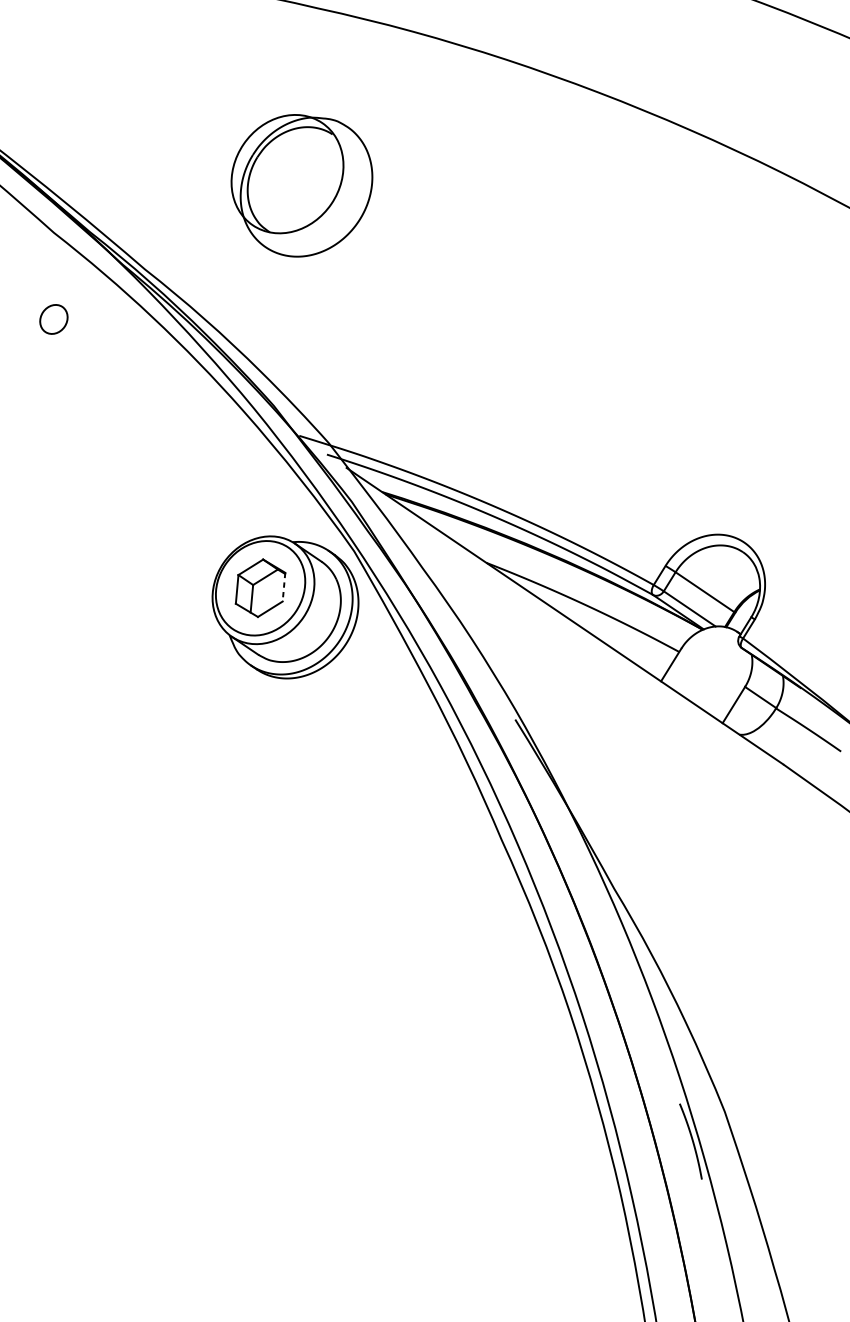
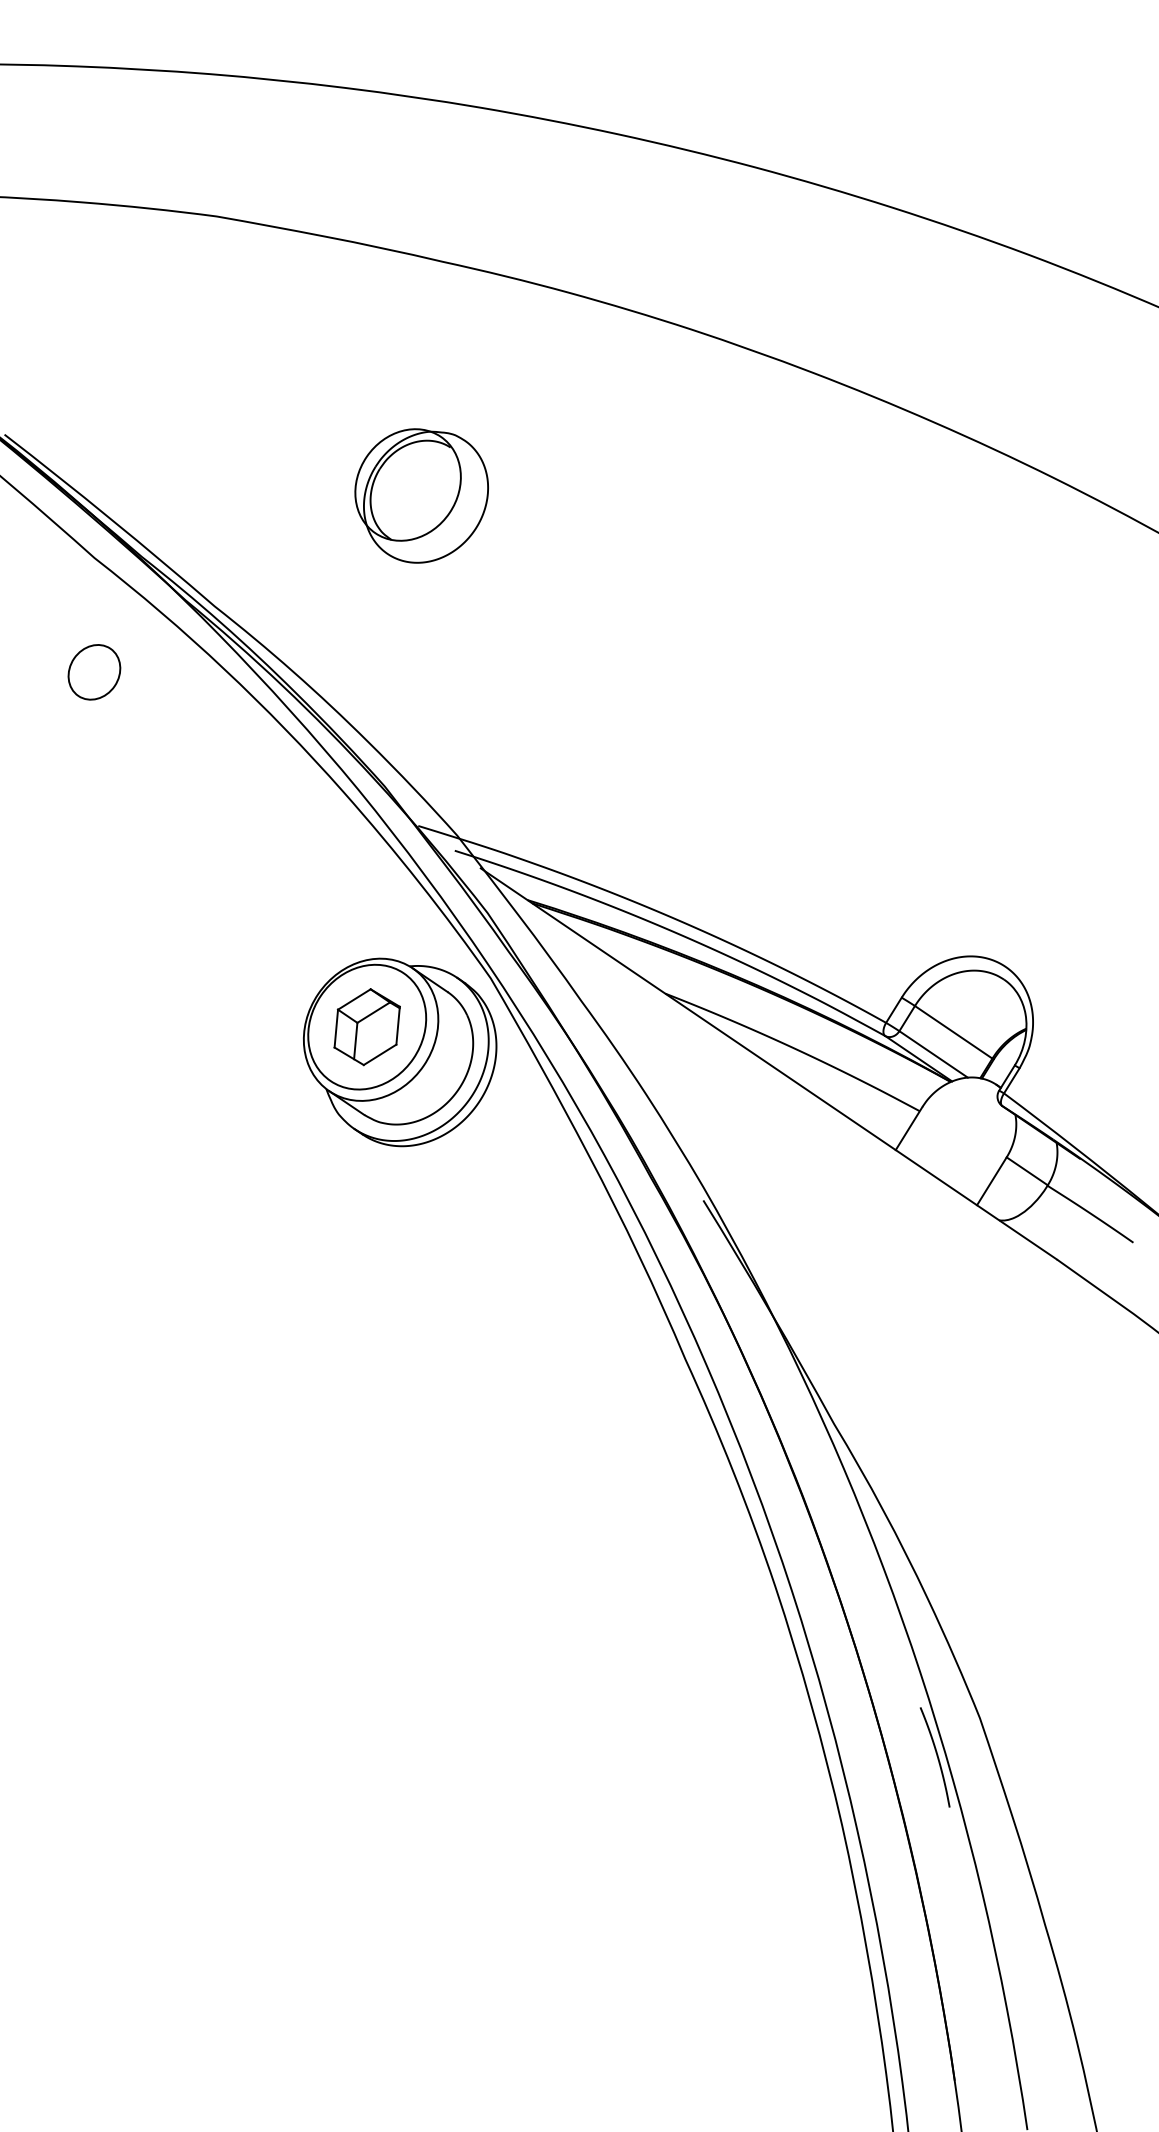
part: (301, 185) -> (421, 495), size x0.71
part: (53, 319) -> (94, 672), size x1.43
line: (284, 587) -> (398, 1026), dashed -> solid

